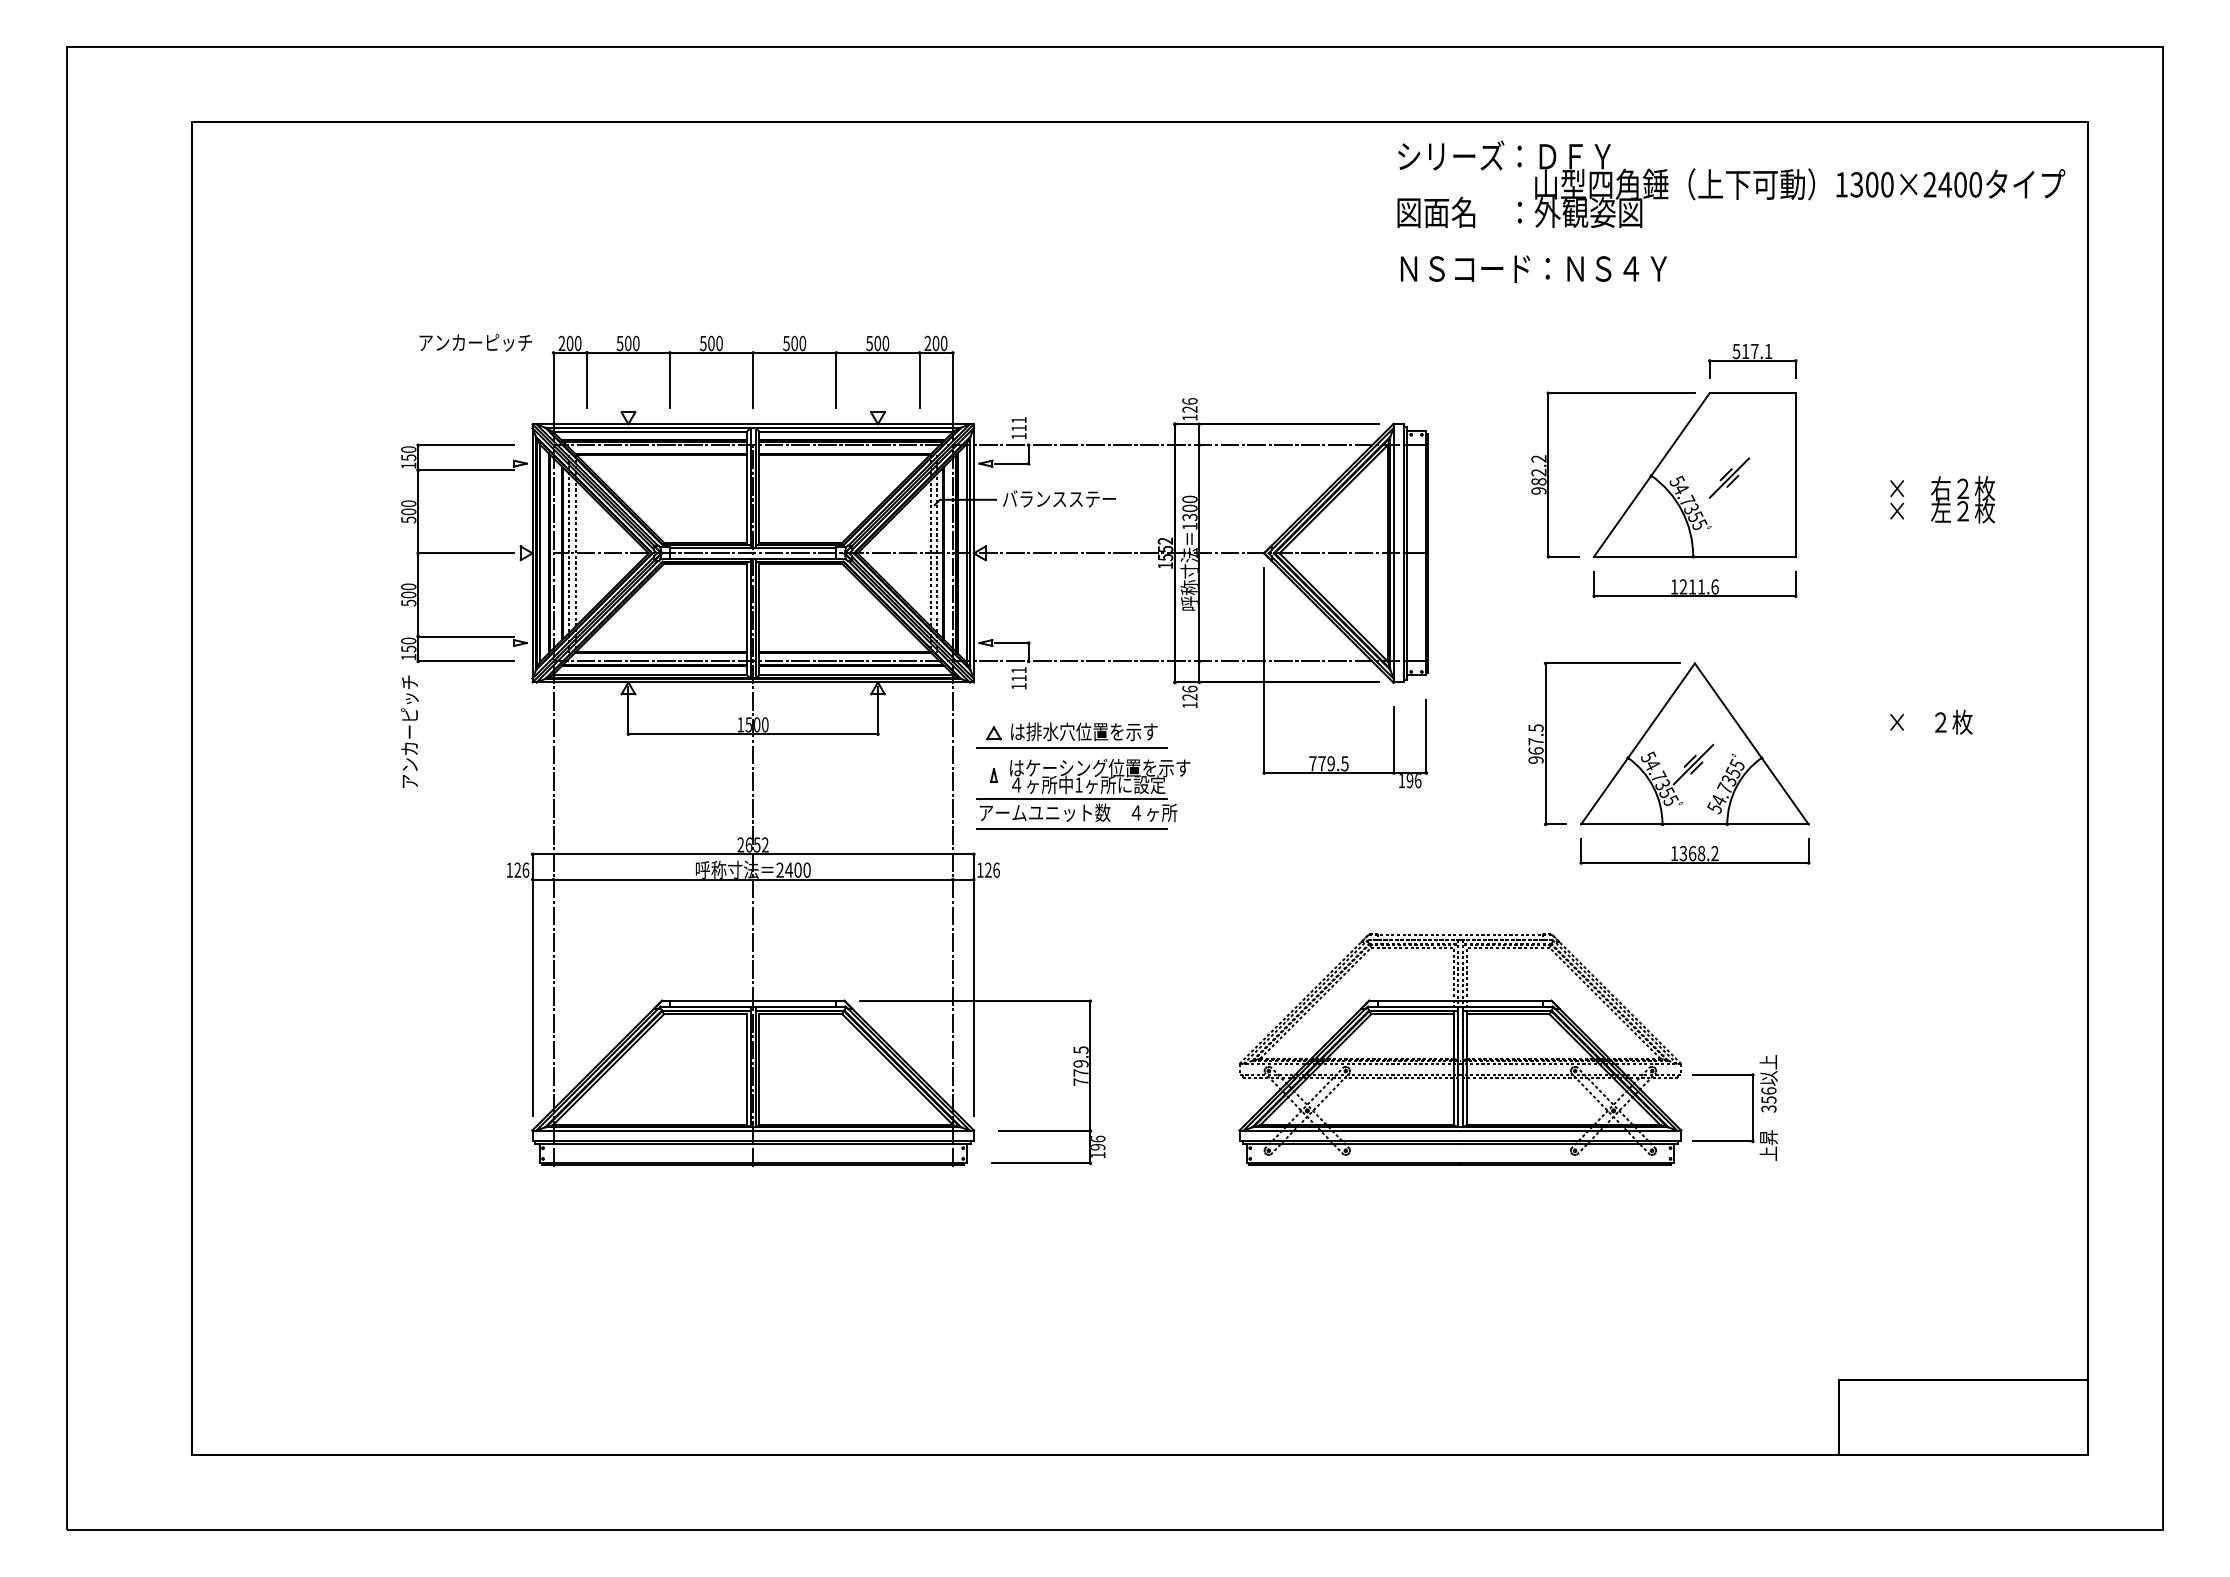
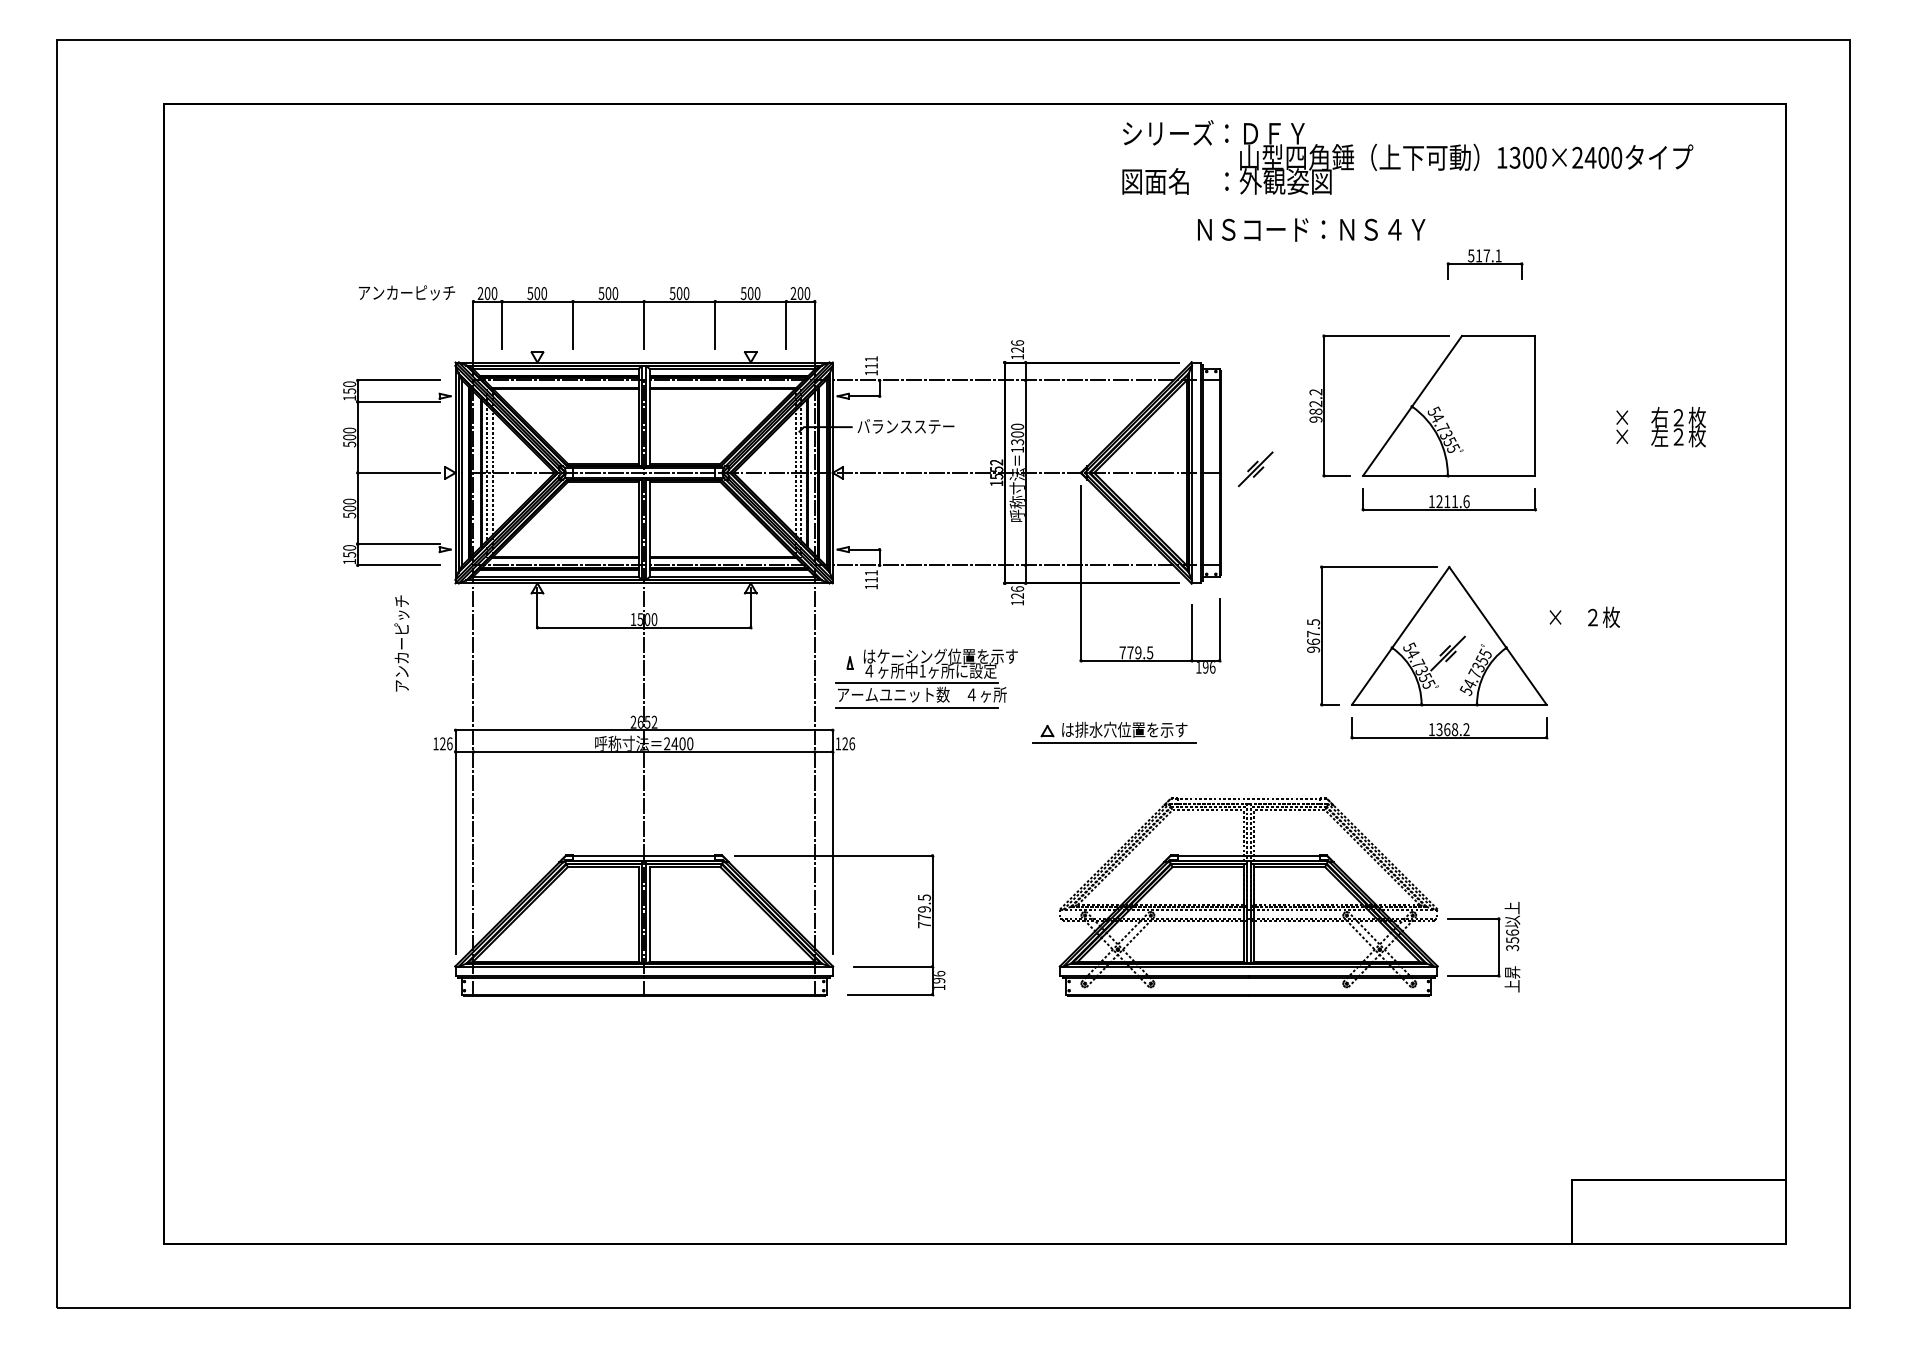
text: (1731, 184) -> (1407, 157), moved
part: (1752, 361) -> (1484, 264), moved
part: (1729, 477) -> (1255, 468), moved
text: (1931, 721) -> (1584, 616), moved
text: (409, 731) -> (401, 643), moved
part: (1071, 735) -> (1113, 732), moved

